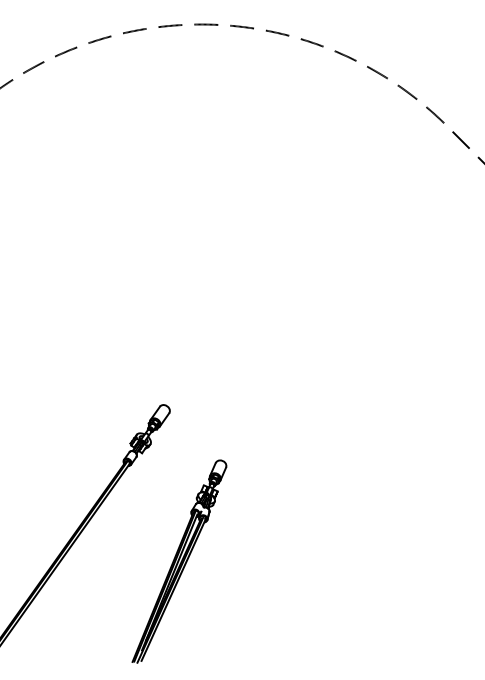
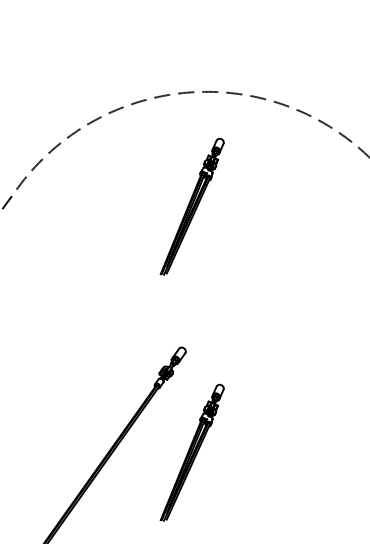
part: (178, 195) -> (191, 206), added

